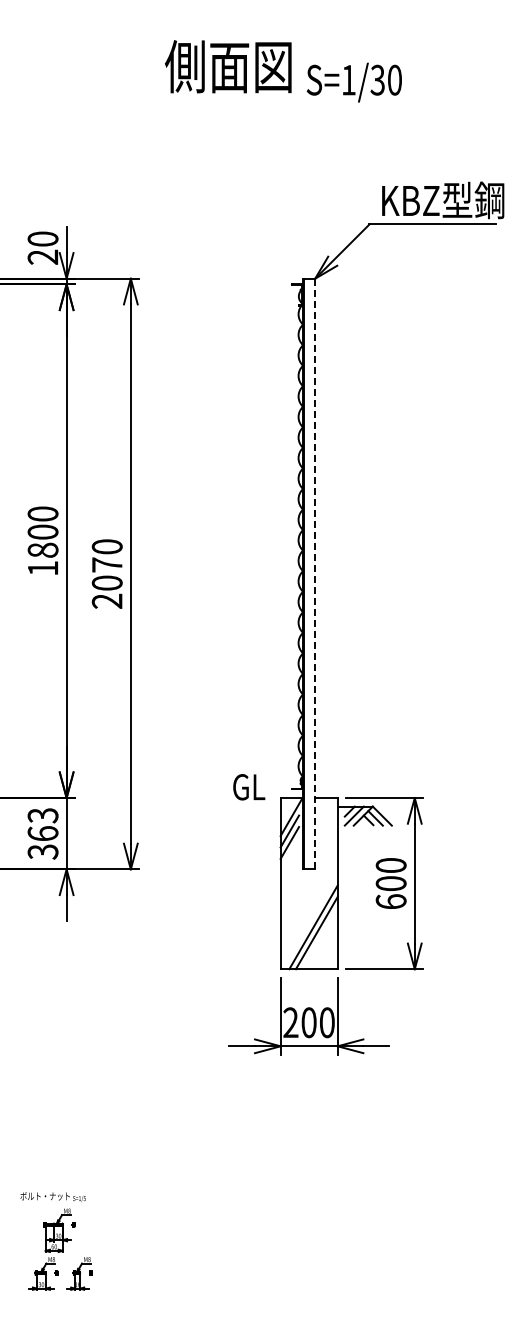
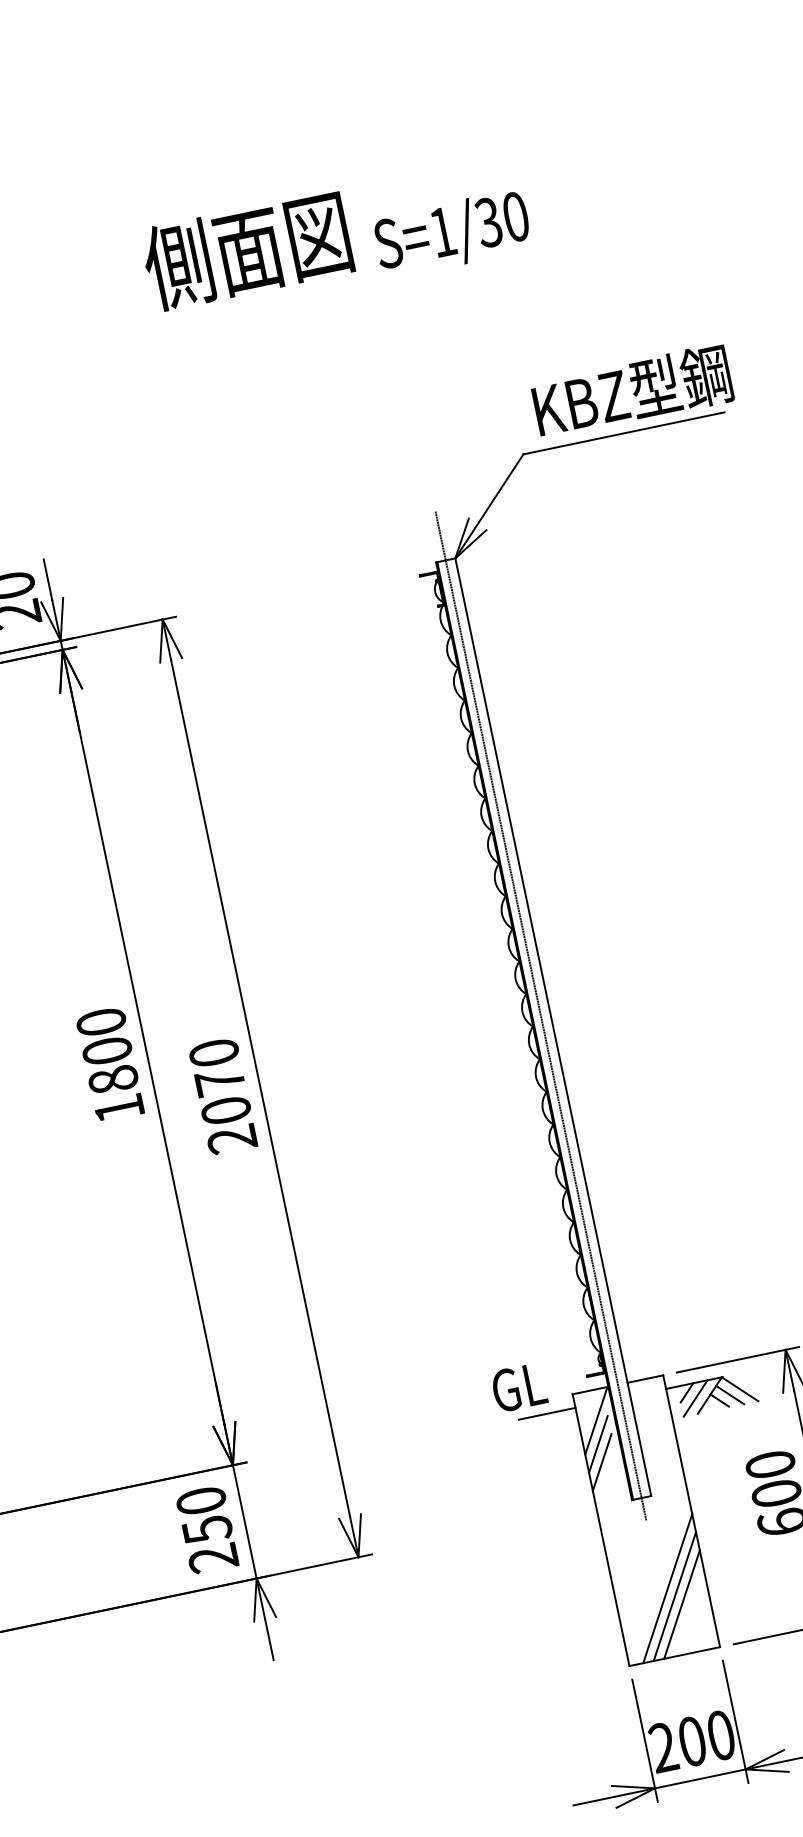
line: (309, 565) -> (541, 1015), added
line: (315, 574) -> (553, 1027), dashed -> solid
line: (262, 806) -> (546, 1413), added
text: (42, 833) -> (206, 1529), 363 -> 250
line: (319, 938) -> (680, 1604), added

